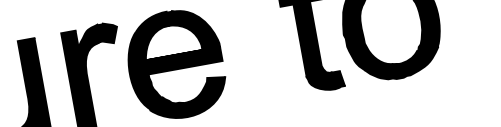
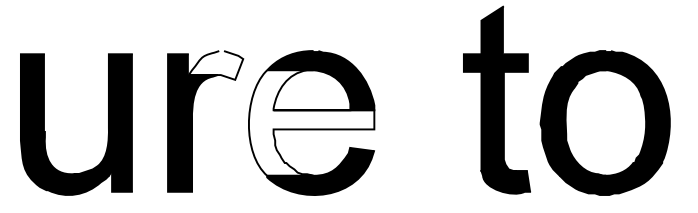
fill: (97, 35) -> (215, 65), removed
fill: (175, 64) -> (311, 122), removed

